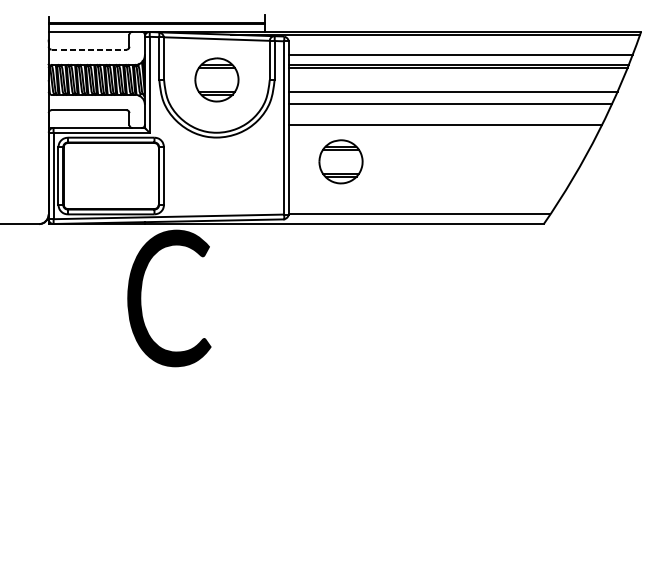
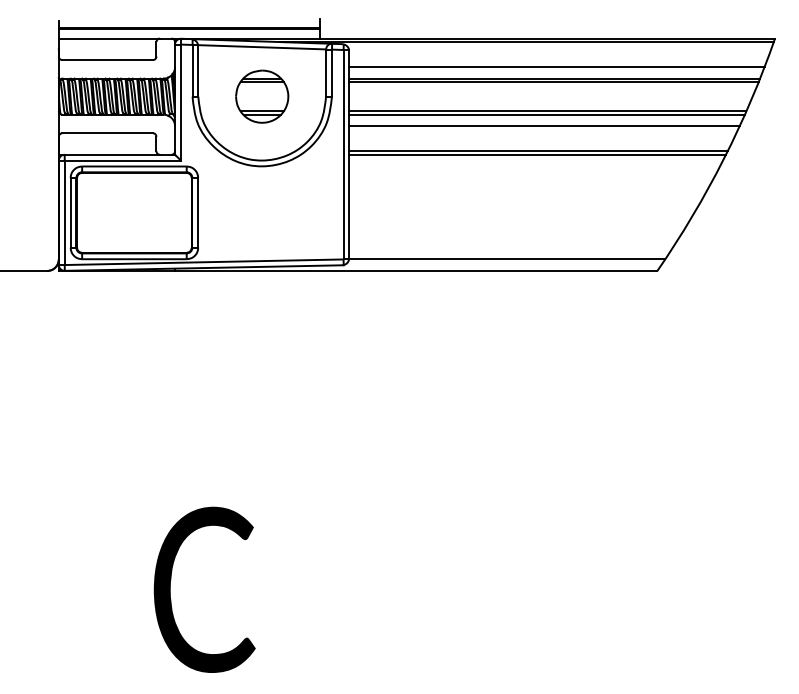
line: (89, 50) -> (108, 60), dashed -> solid
line: (452, 94) -> (546, 114), added
line: (444, 127) -> (537, 154), added
part: (341, 161) -> (412, 195), removed
text: (169, 298) -> (204, 589), moved

